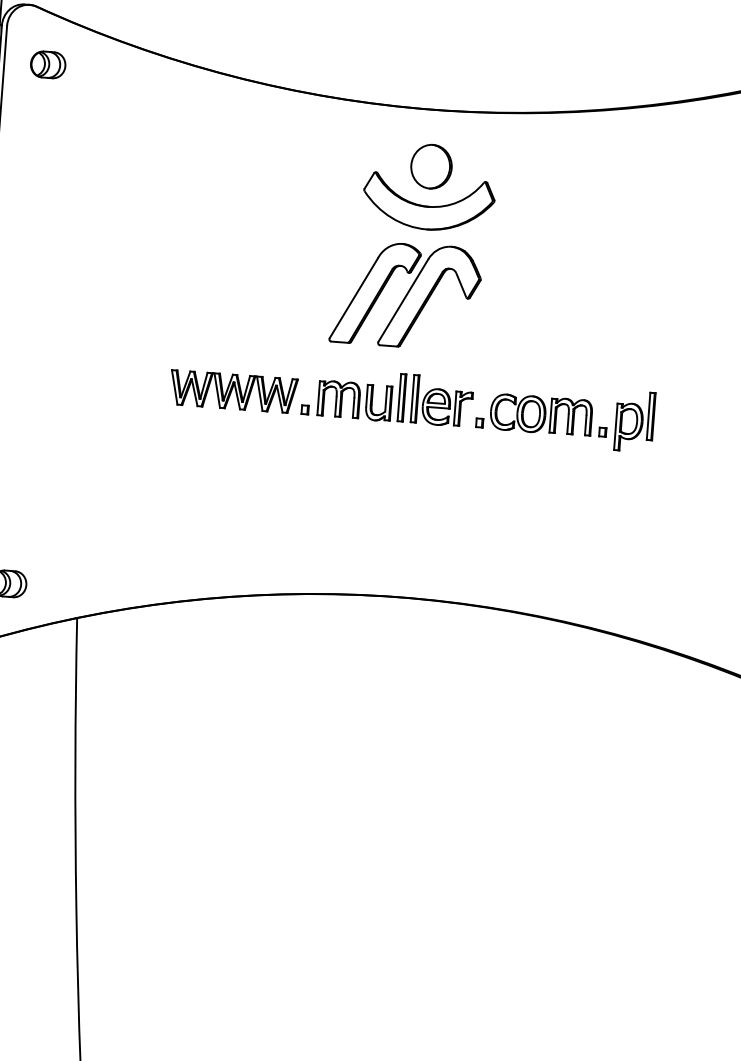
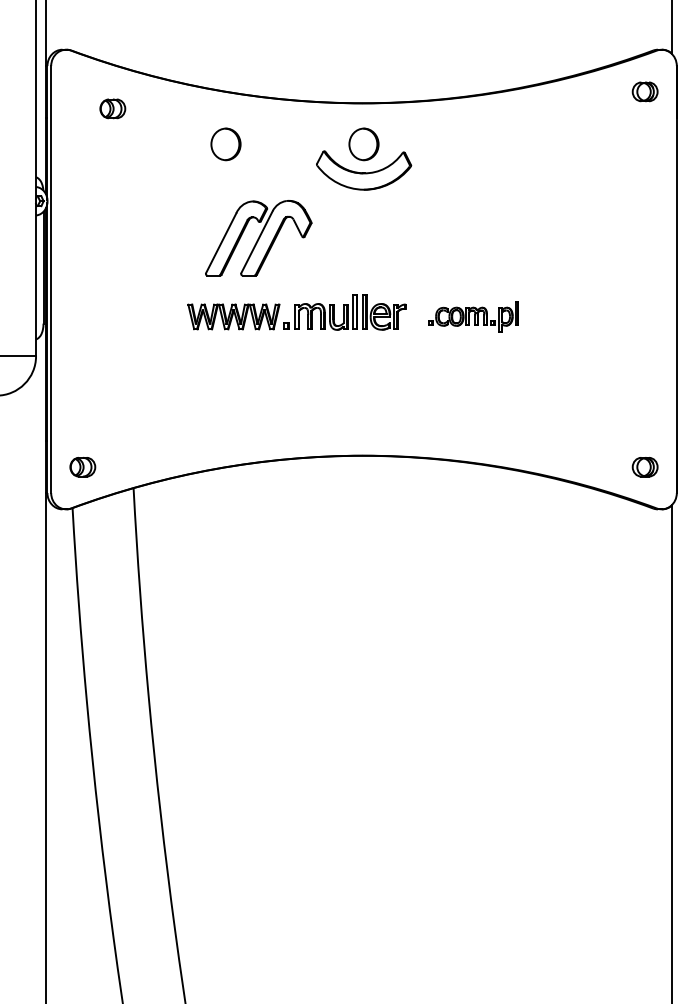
part: (47, 64) -> (112, 108), moved
part: (239, 152) -> (225, 144), added
part: (405, 295) -> (258, 238), moved
part: (565, 416) -> (473, 316), size x0.7

